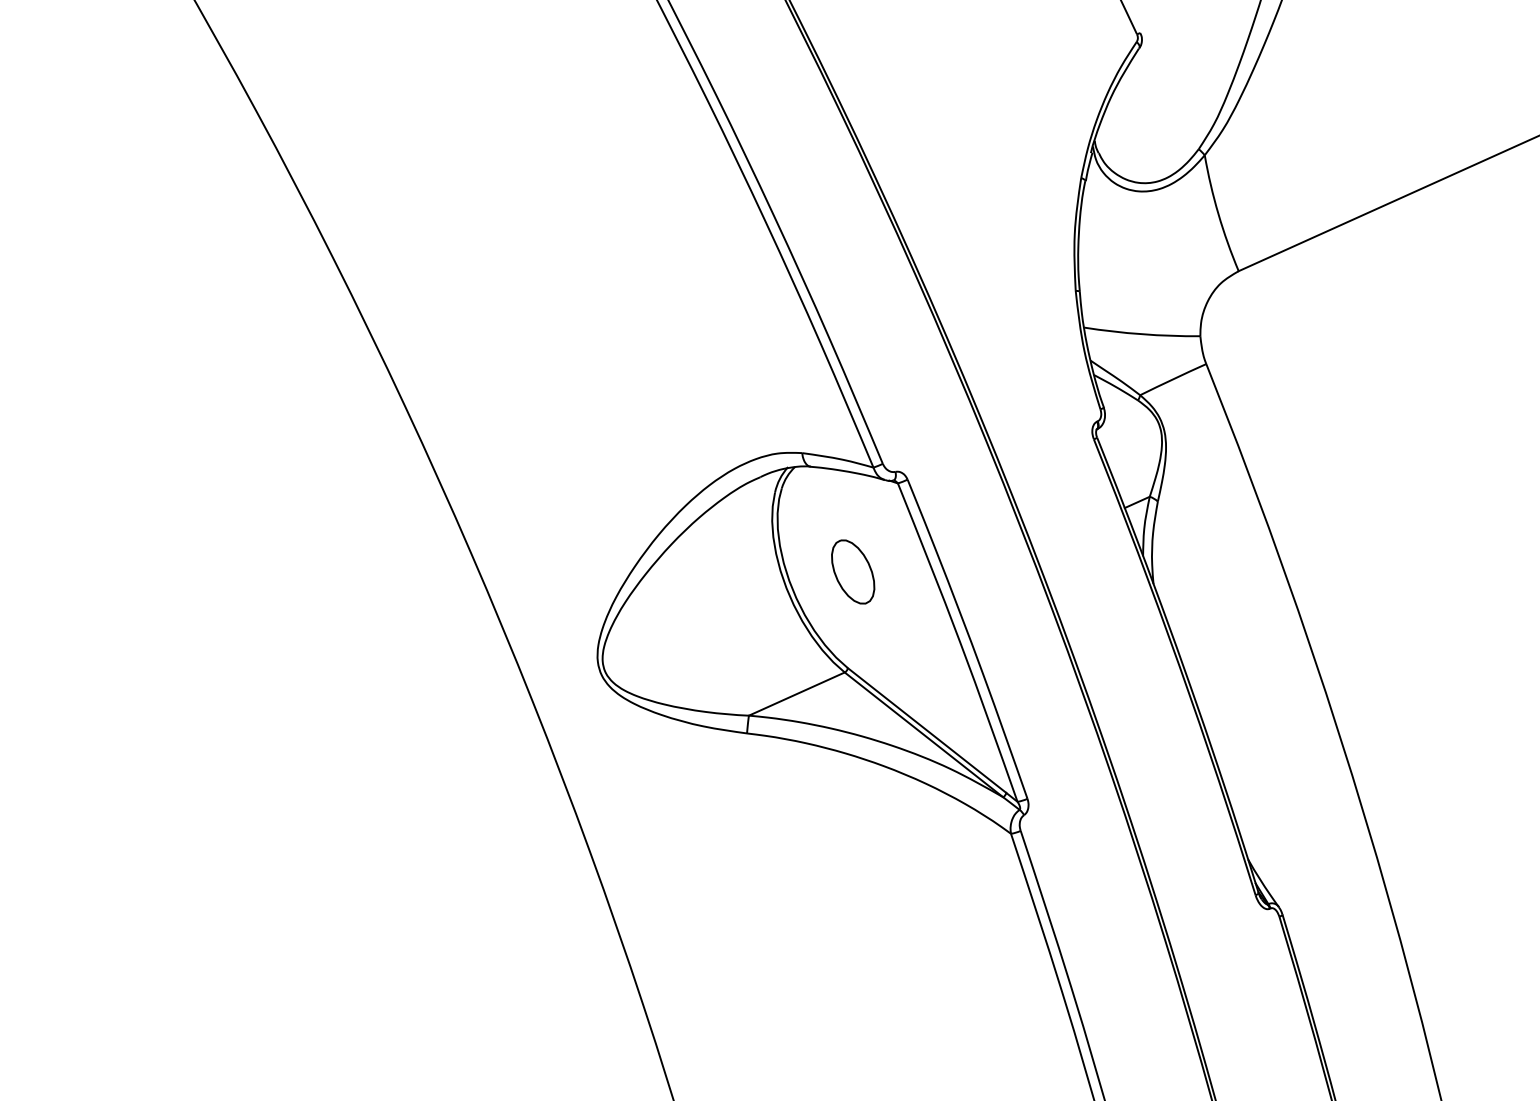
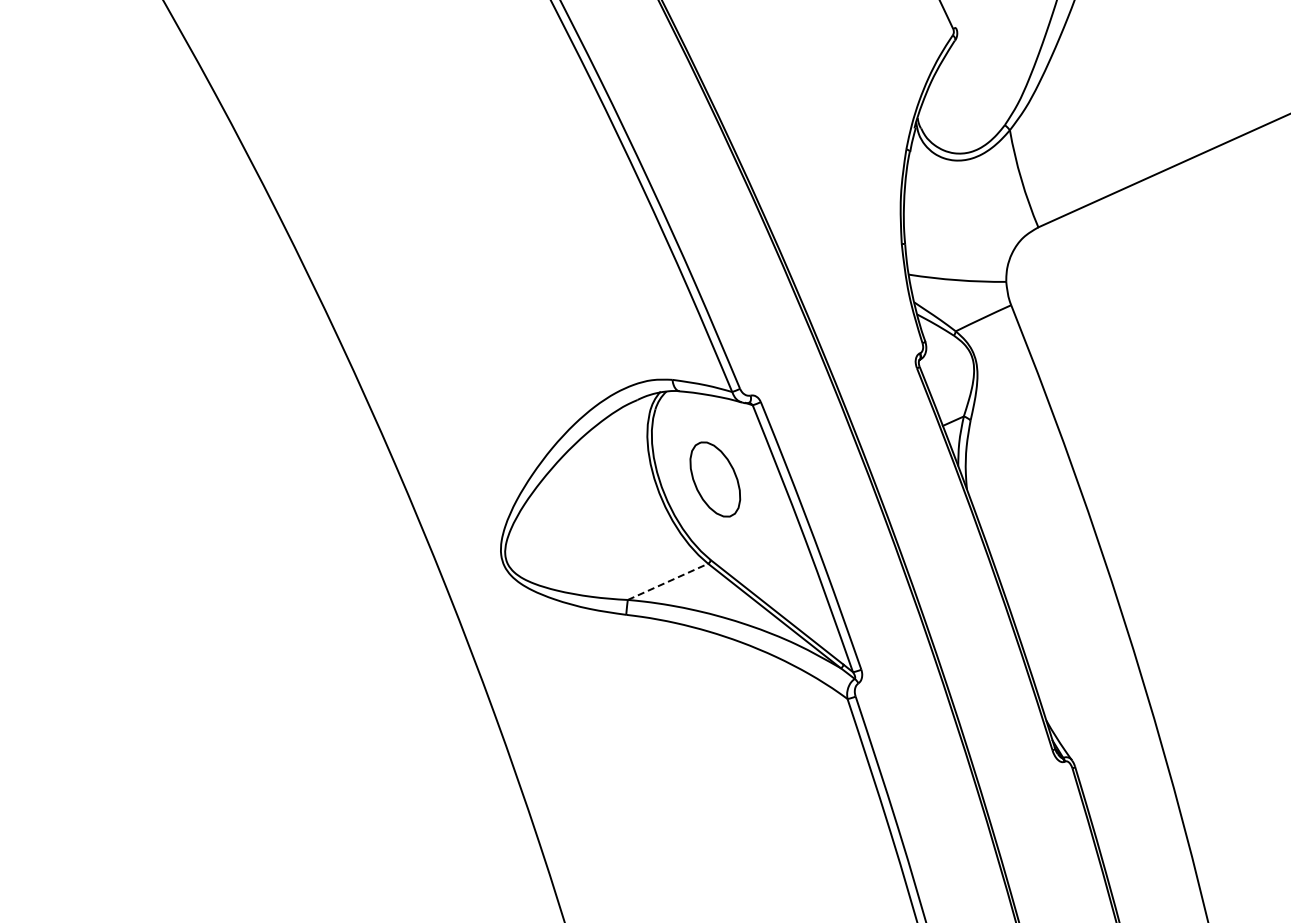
part: (852, 571) -> (714, 479), size x1.4
line: (797, 693) -> (668, 581), solid -> dashed

